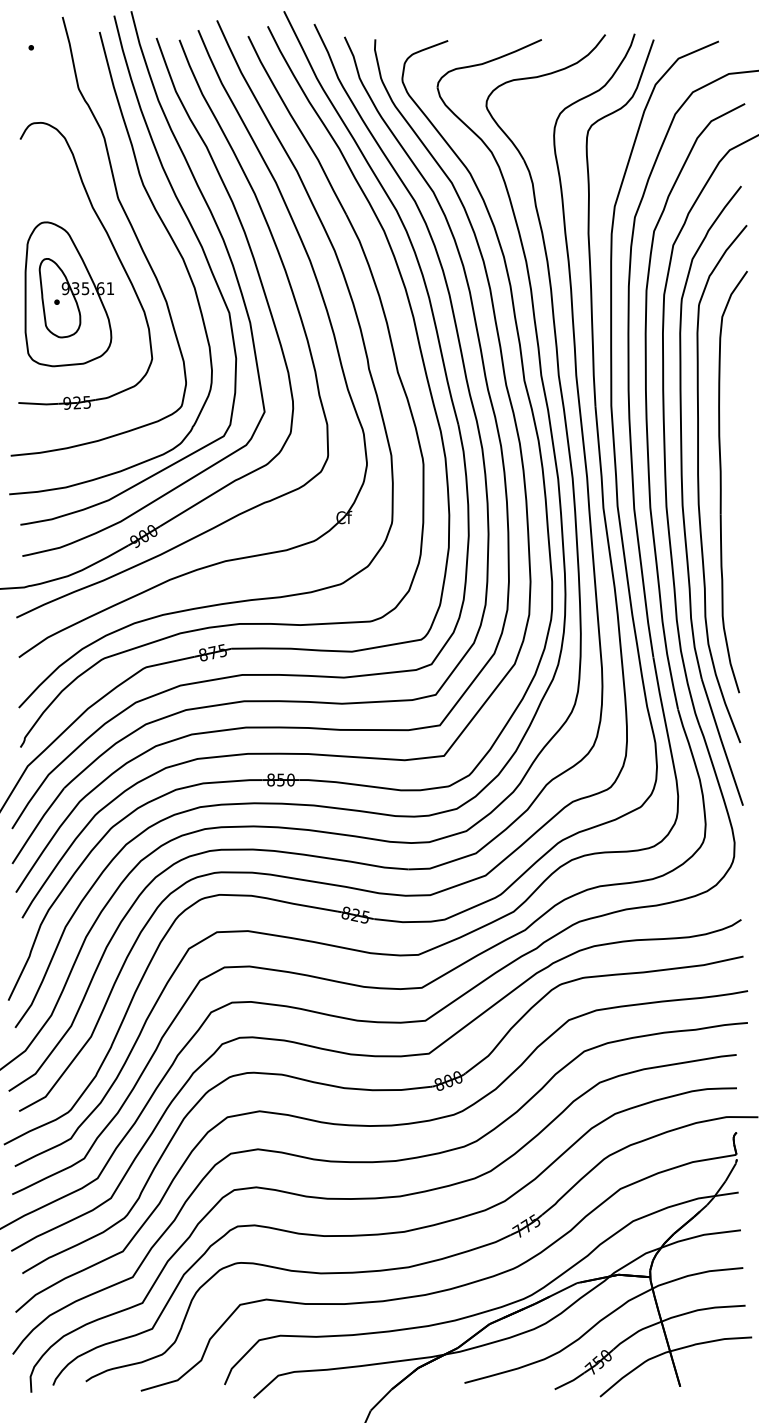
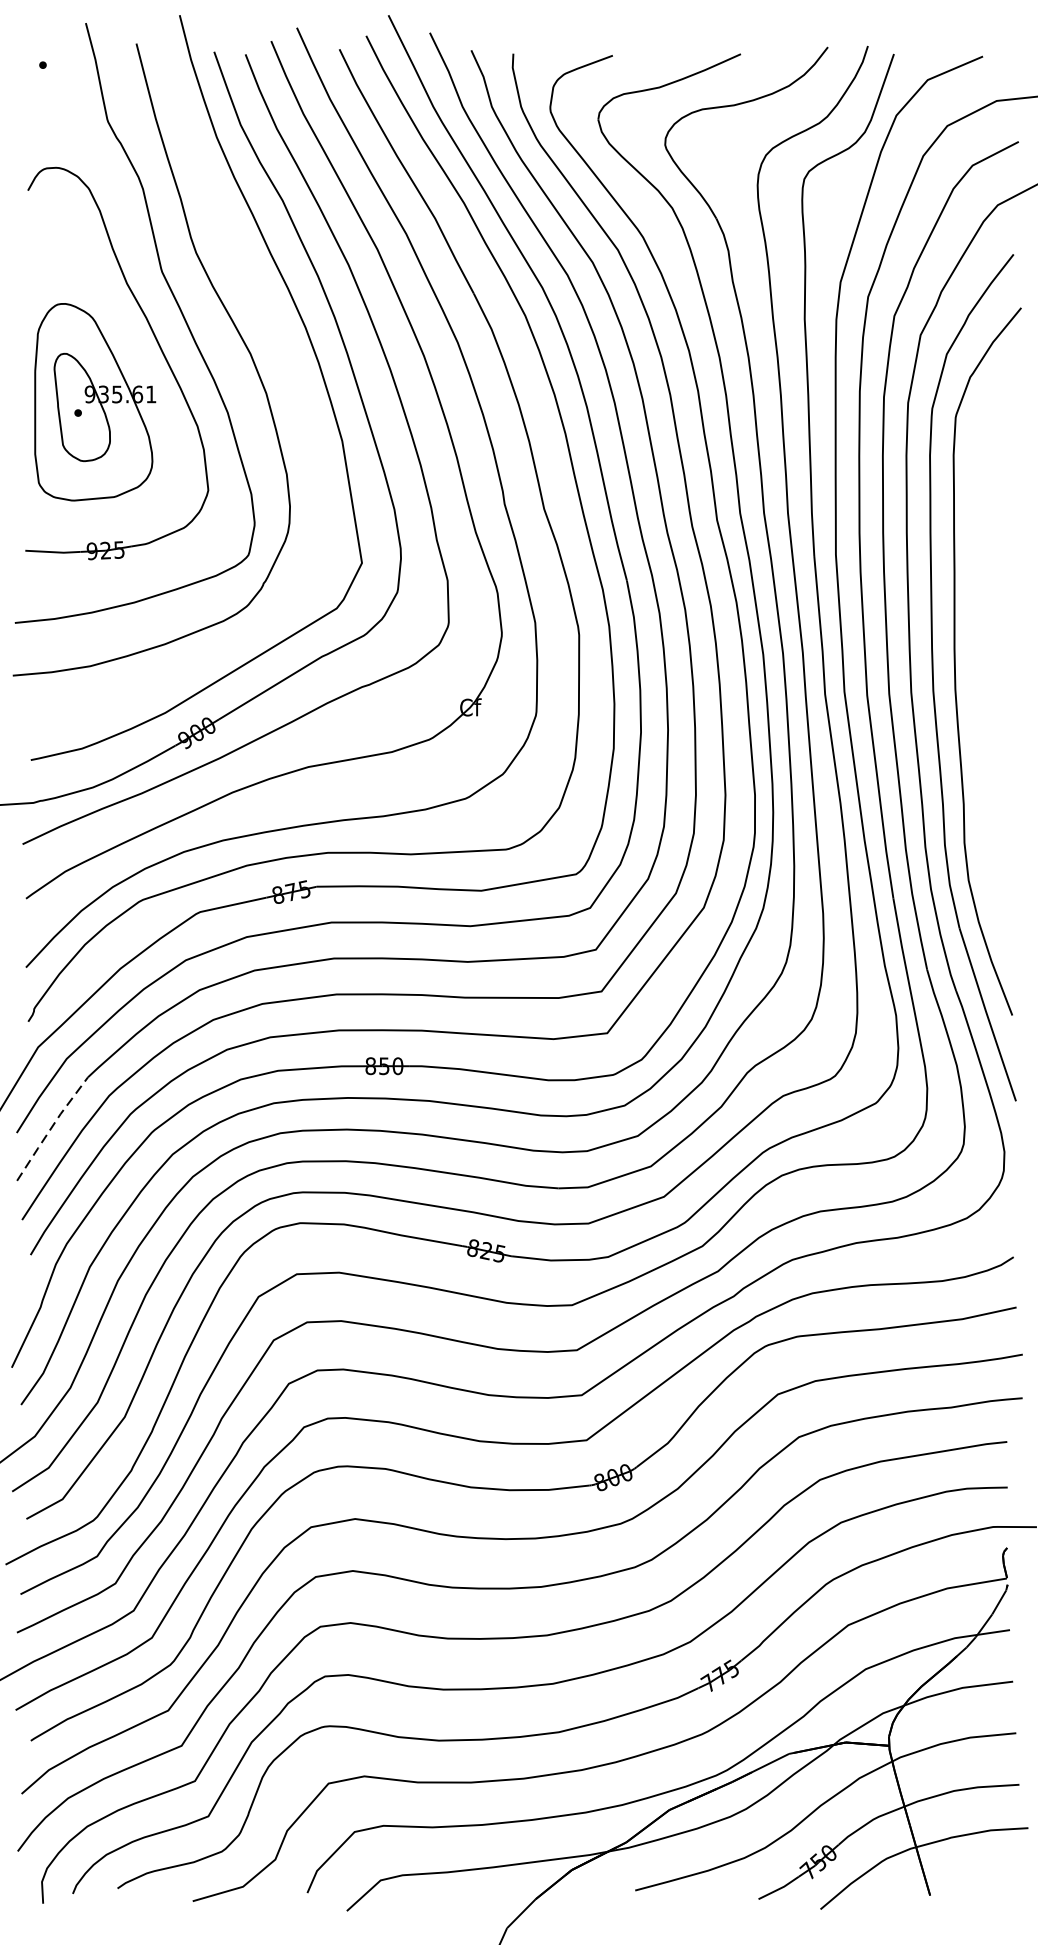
curve: (195, 236) -> (267, 323), removed
part: (721, 481) -> (986, 658), removed
line: (37, 825) -> (51, 1128), solid -> dashed

